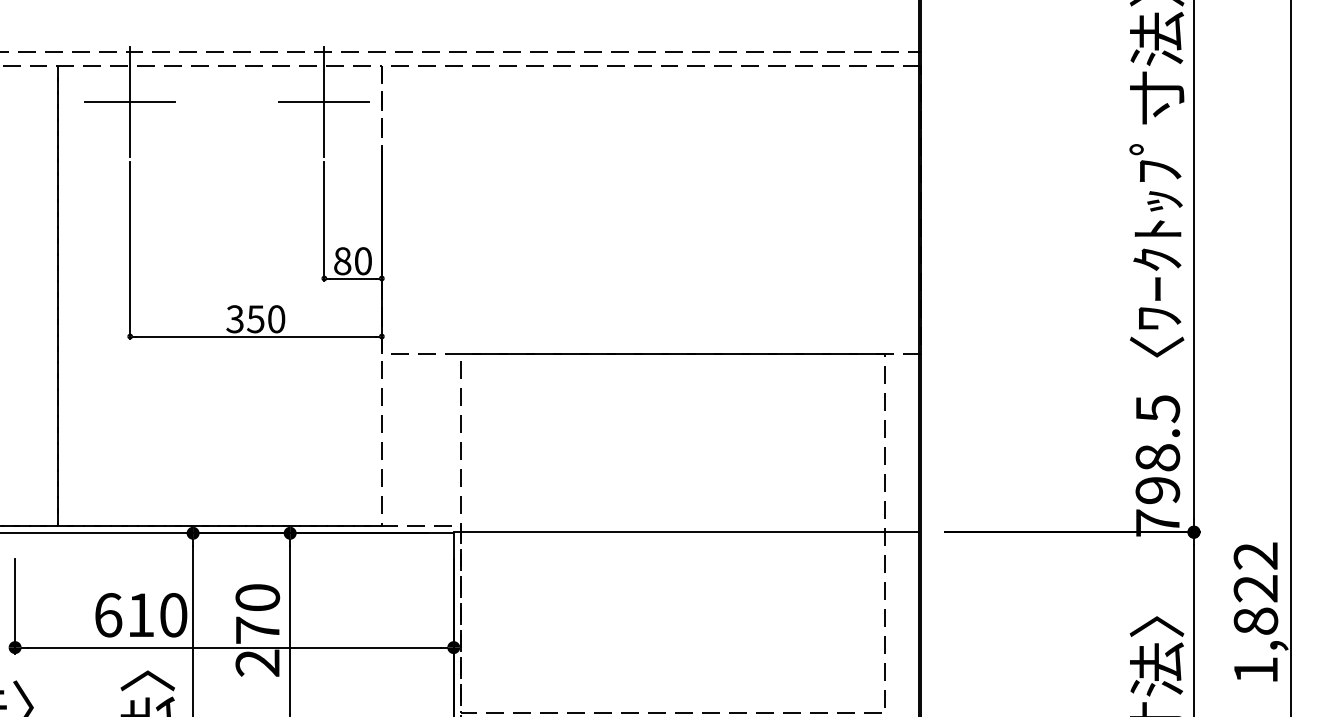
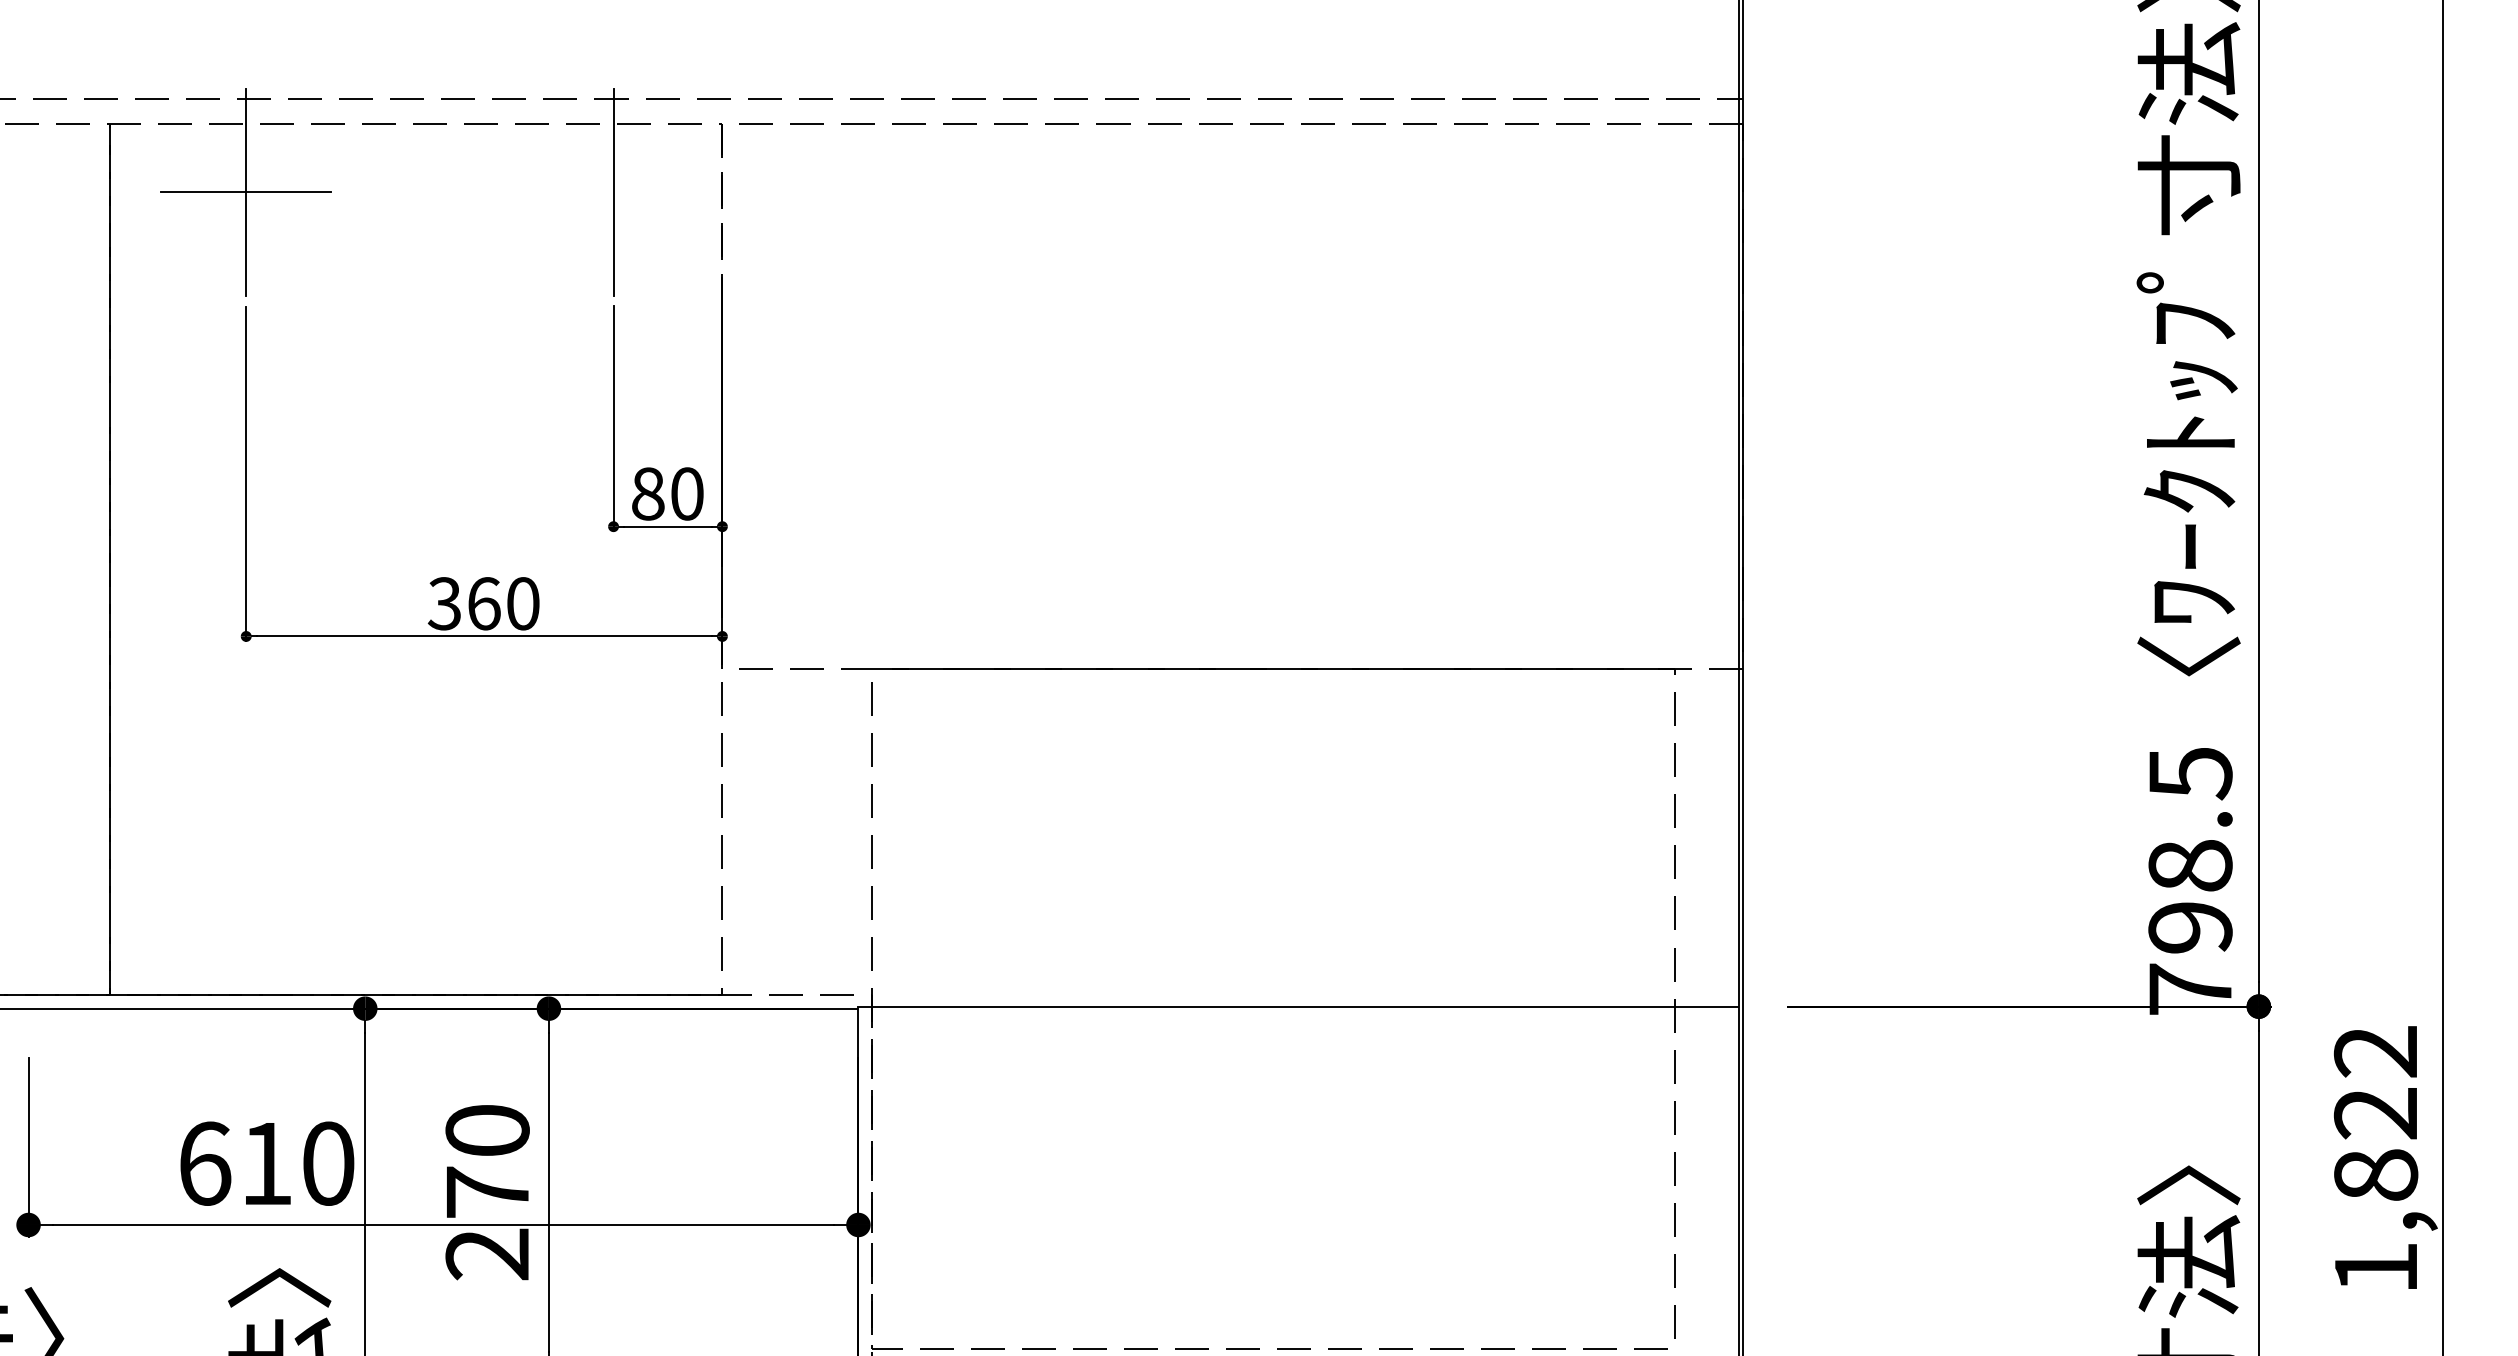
line: (324, 101) -> (613, 191), removed
text: (255, 319) -> (483, 604), 350 -> 360

